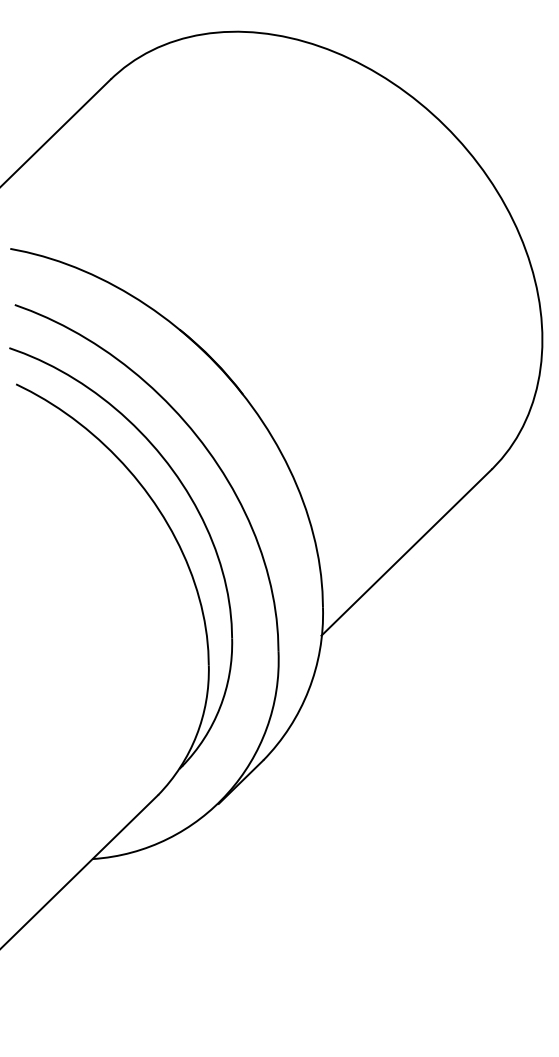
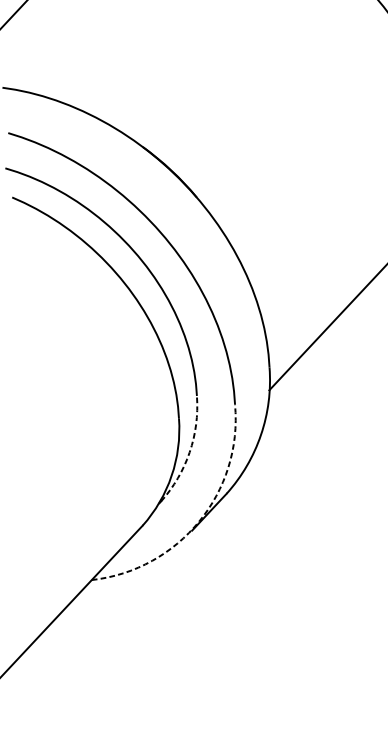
arc: (220, 707) -> (190, 452), solid -> dashed
arc: (228, 793) -> (199, 521), solid -> dashed

